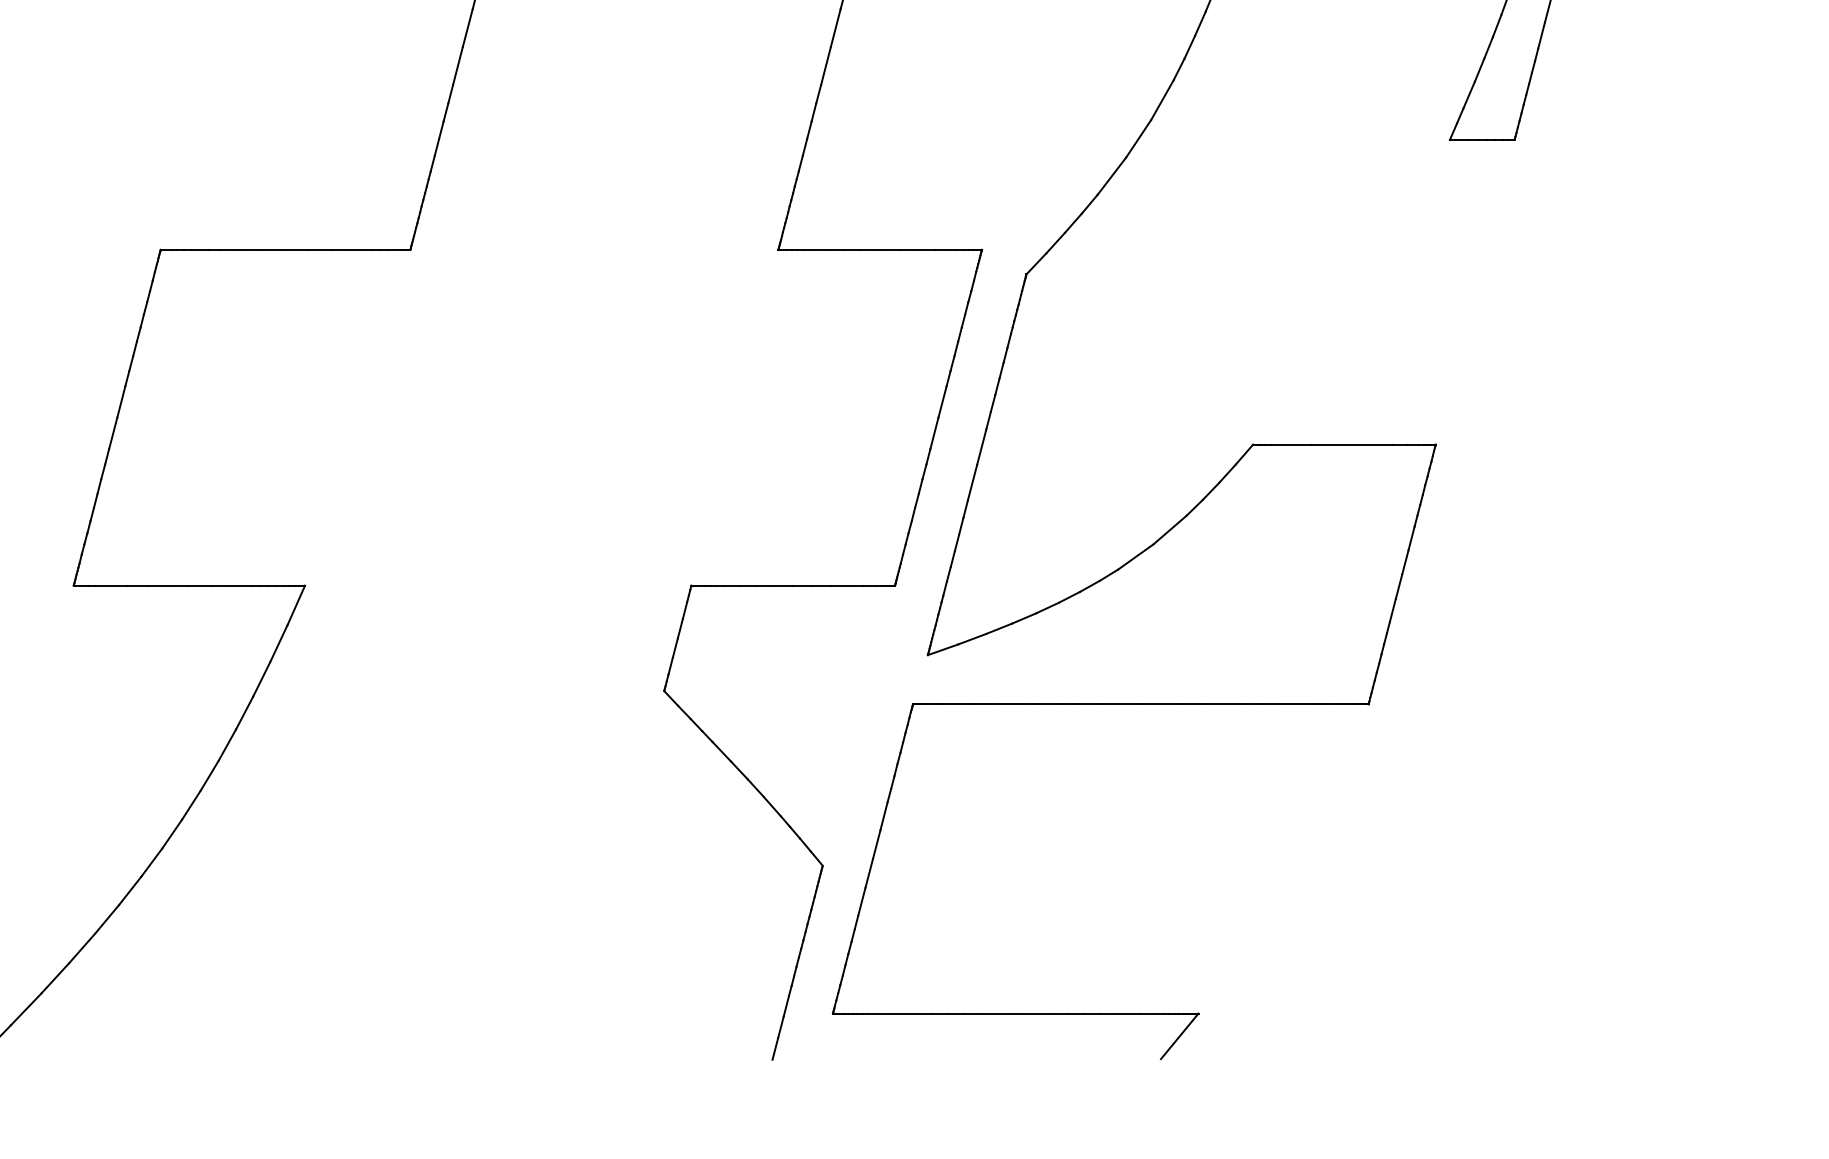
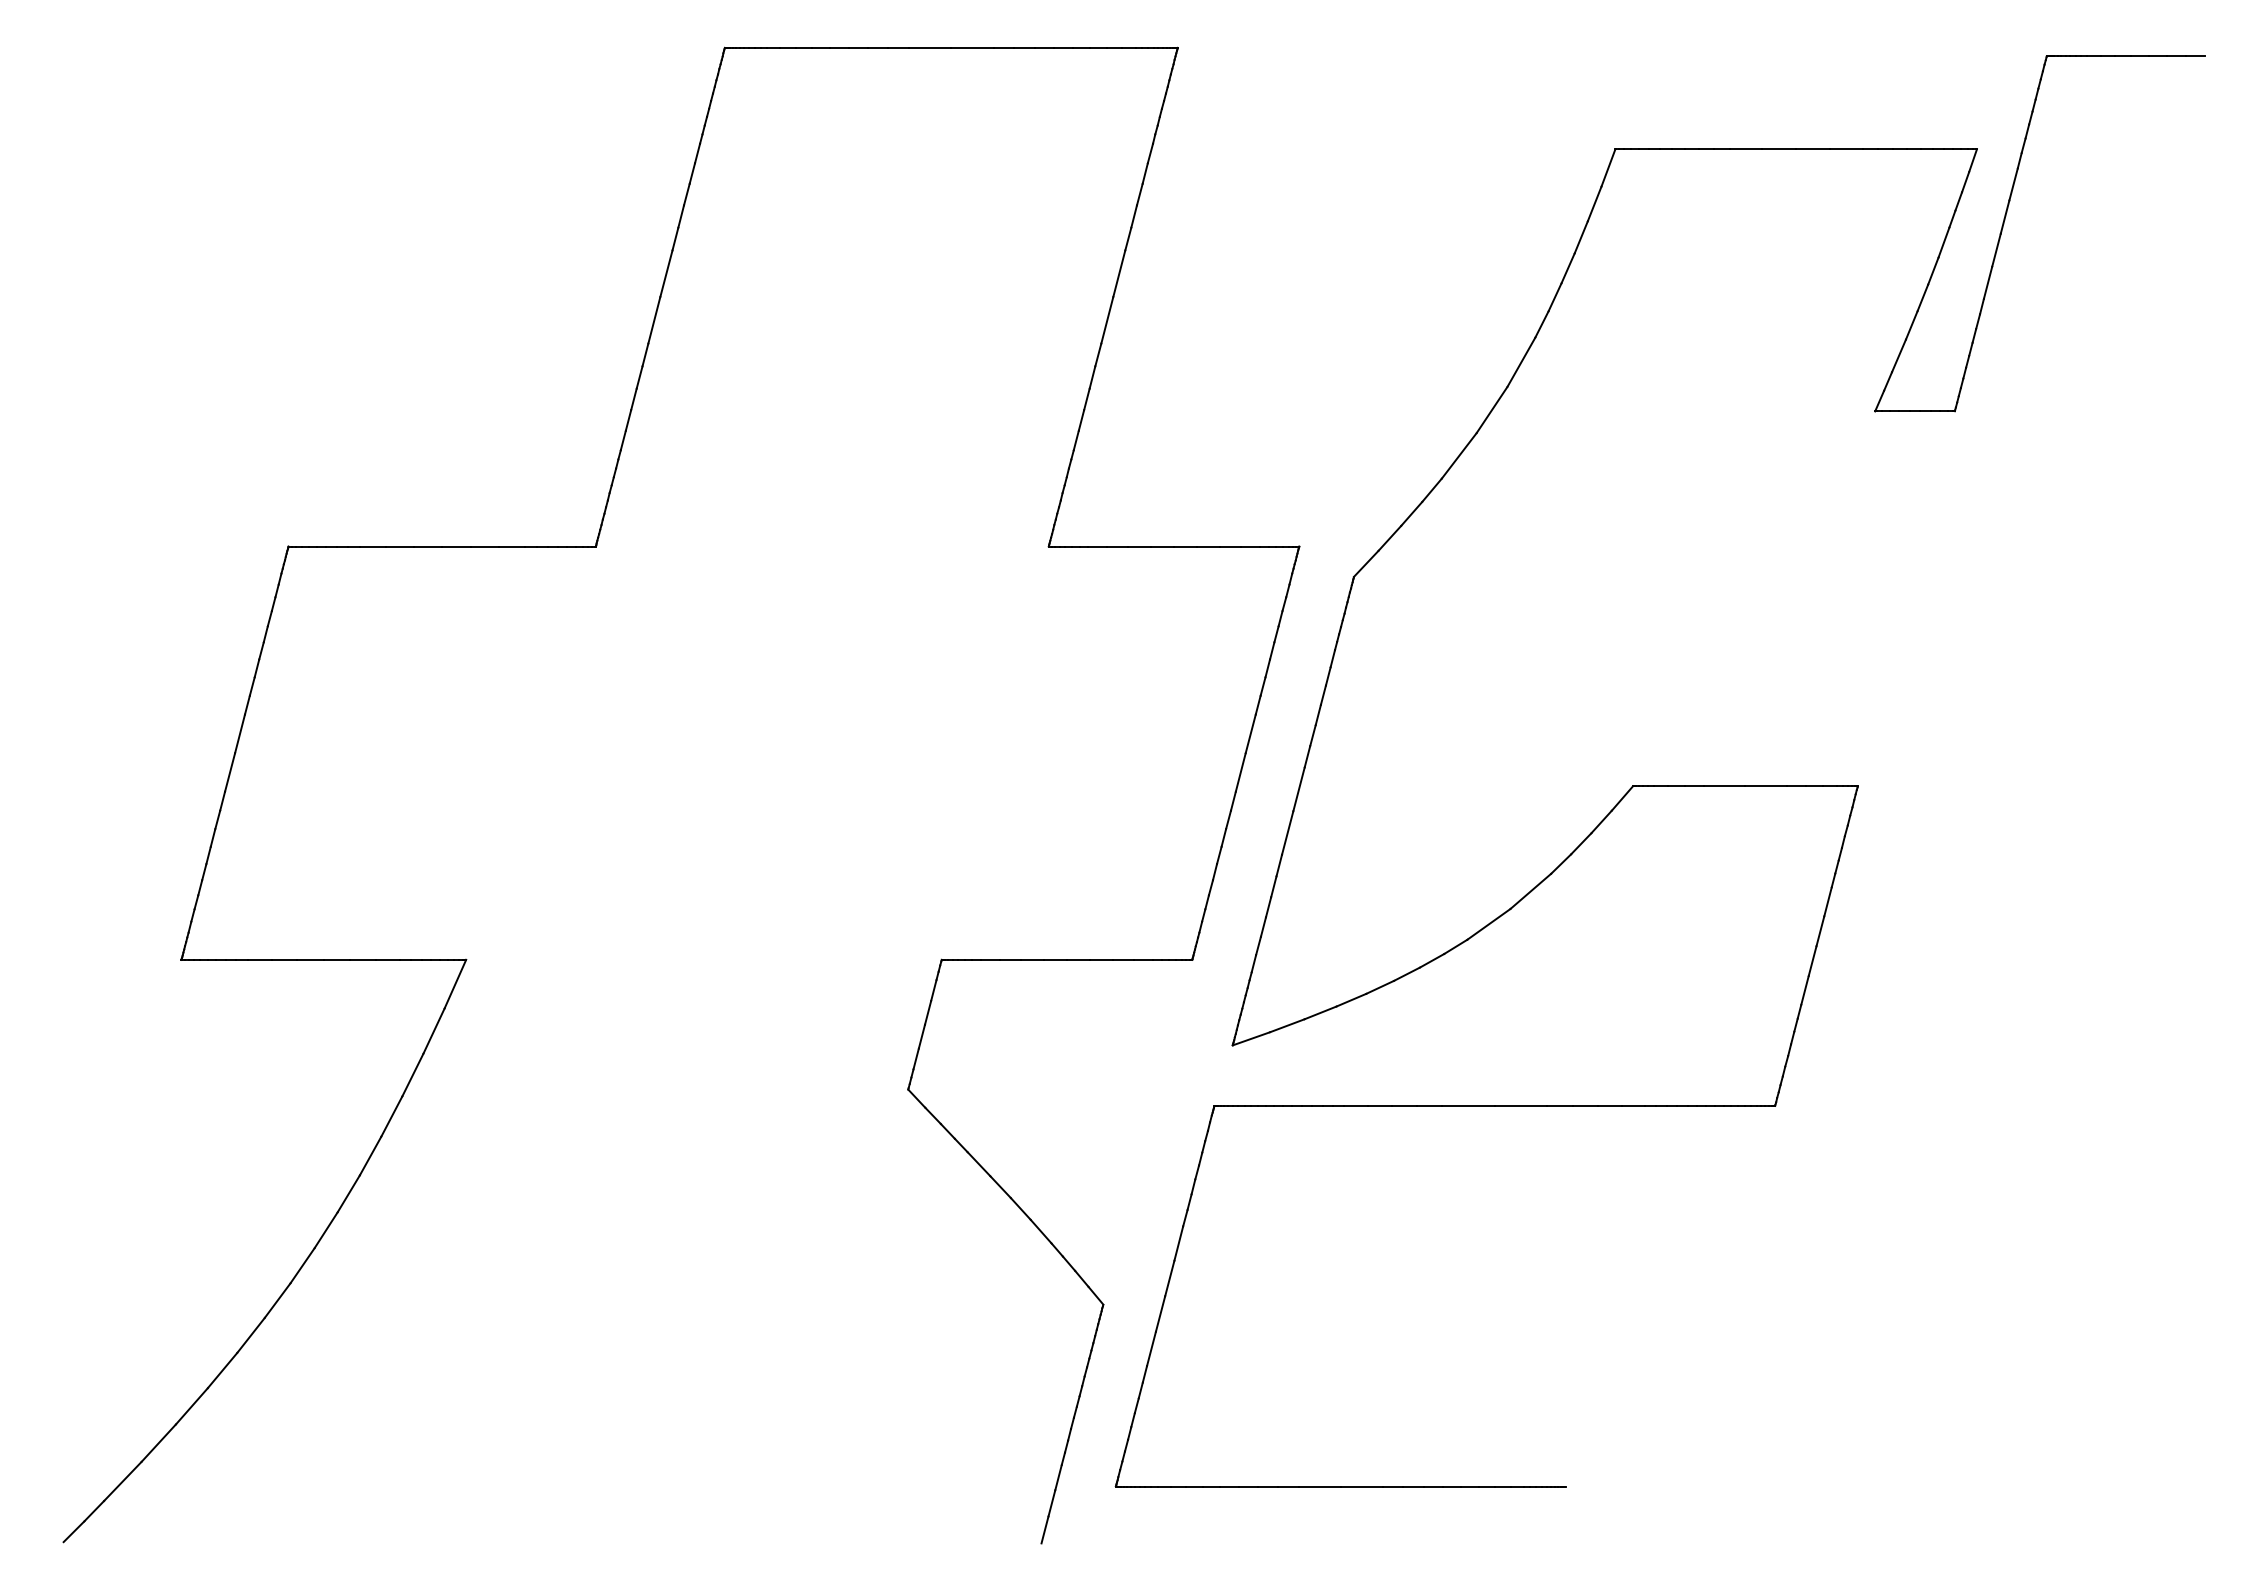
line: (1179, 1036) -> (1542, 1514), removed

